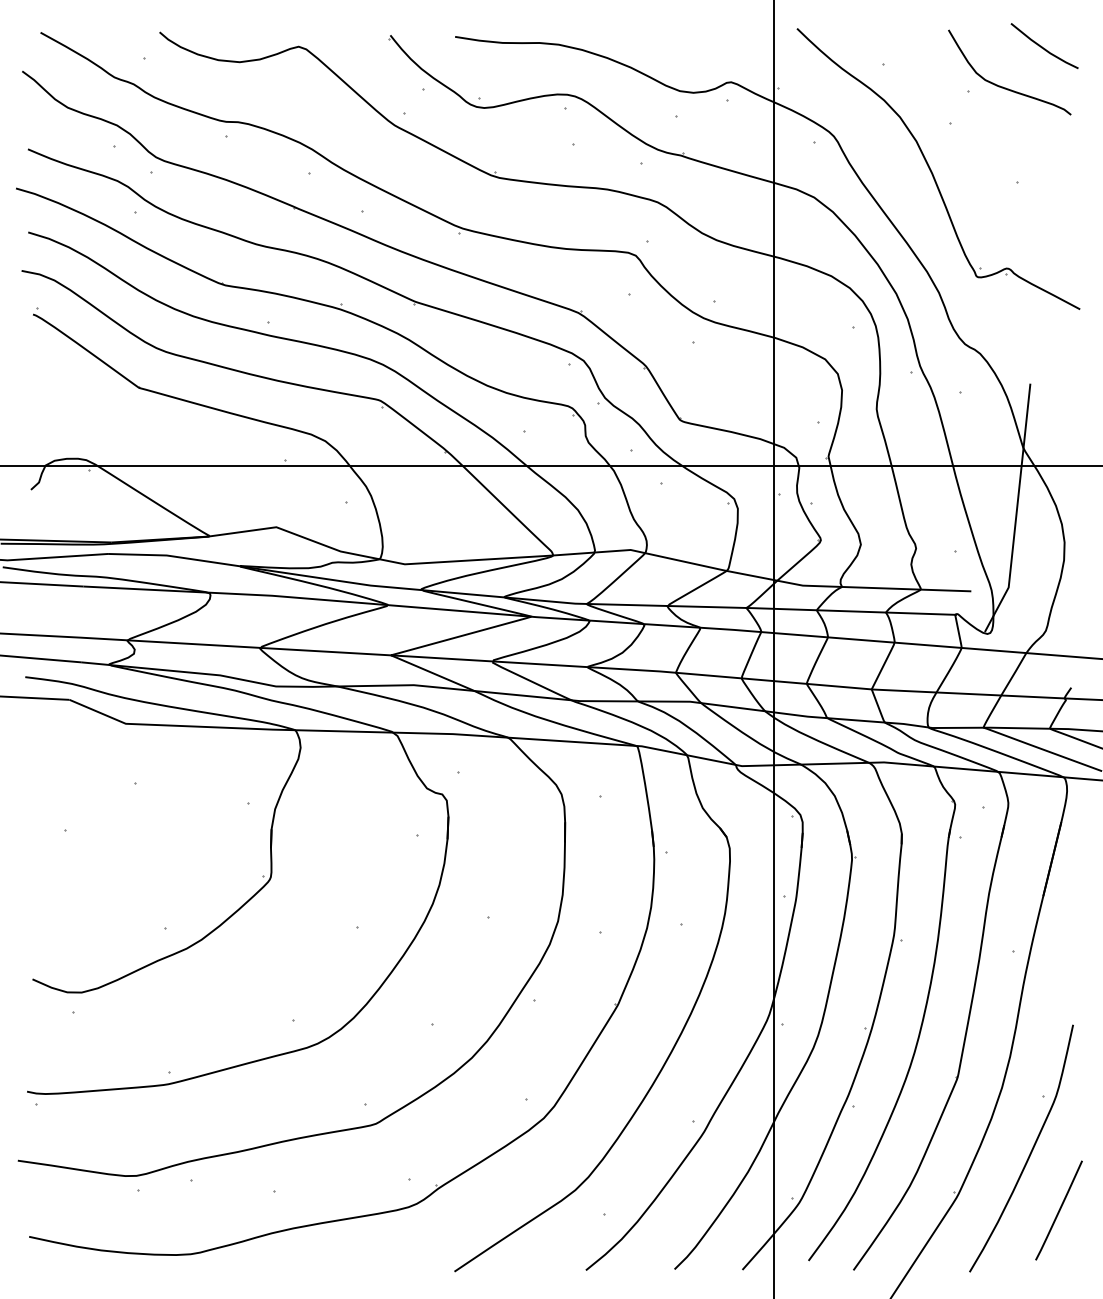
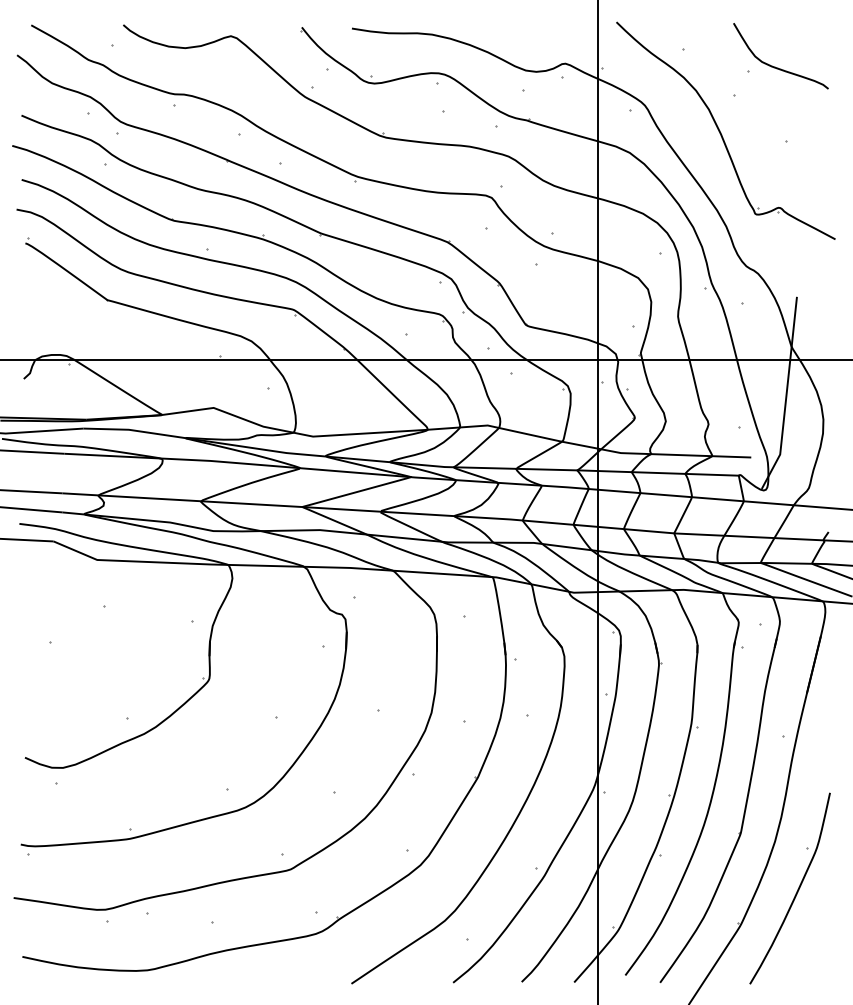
line: (1042, 46) -> (806, 36), removed
line: (1058, 1210) -> (818, 936), removed

